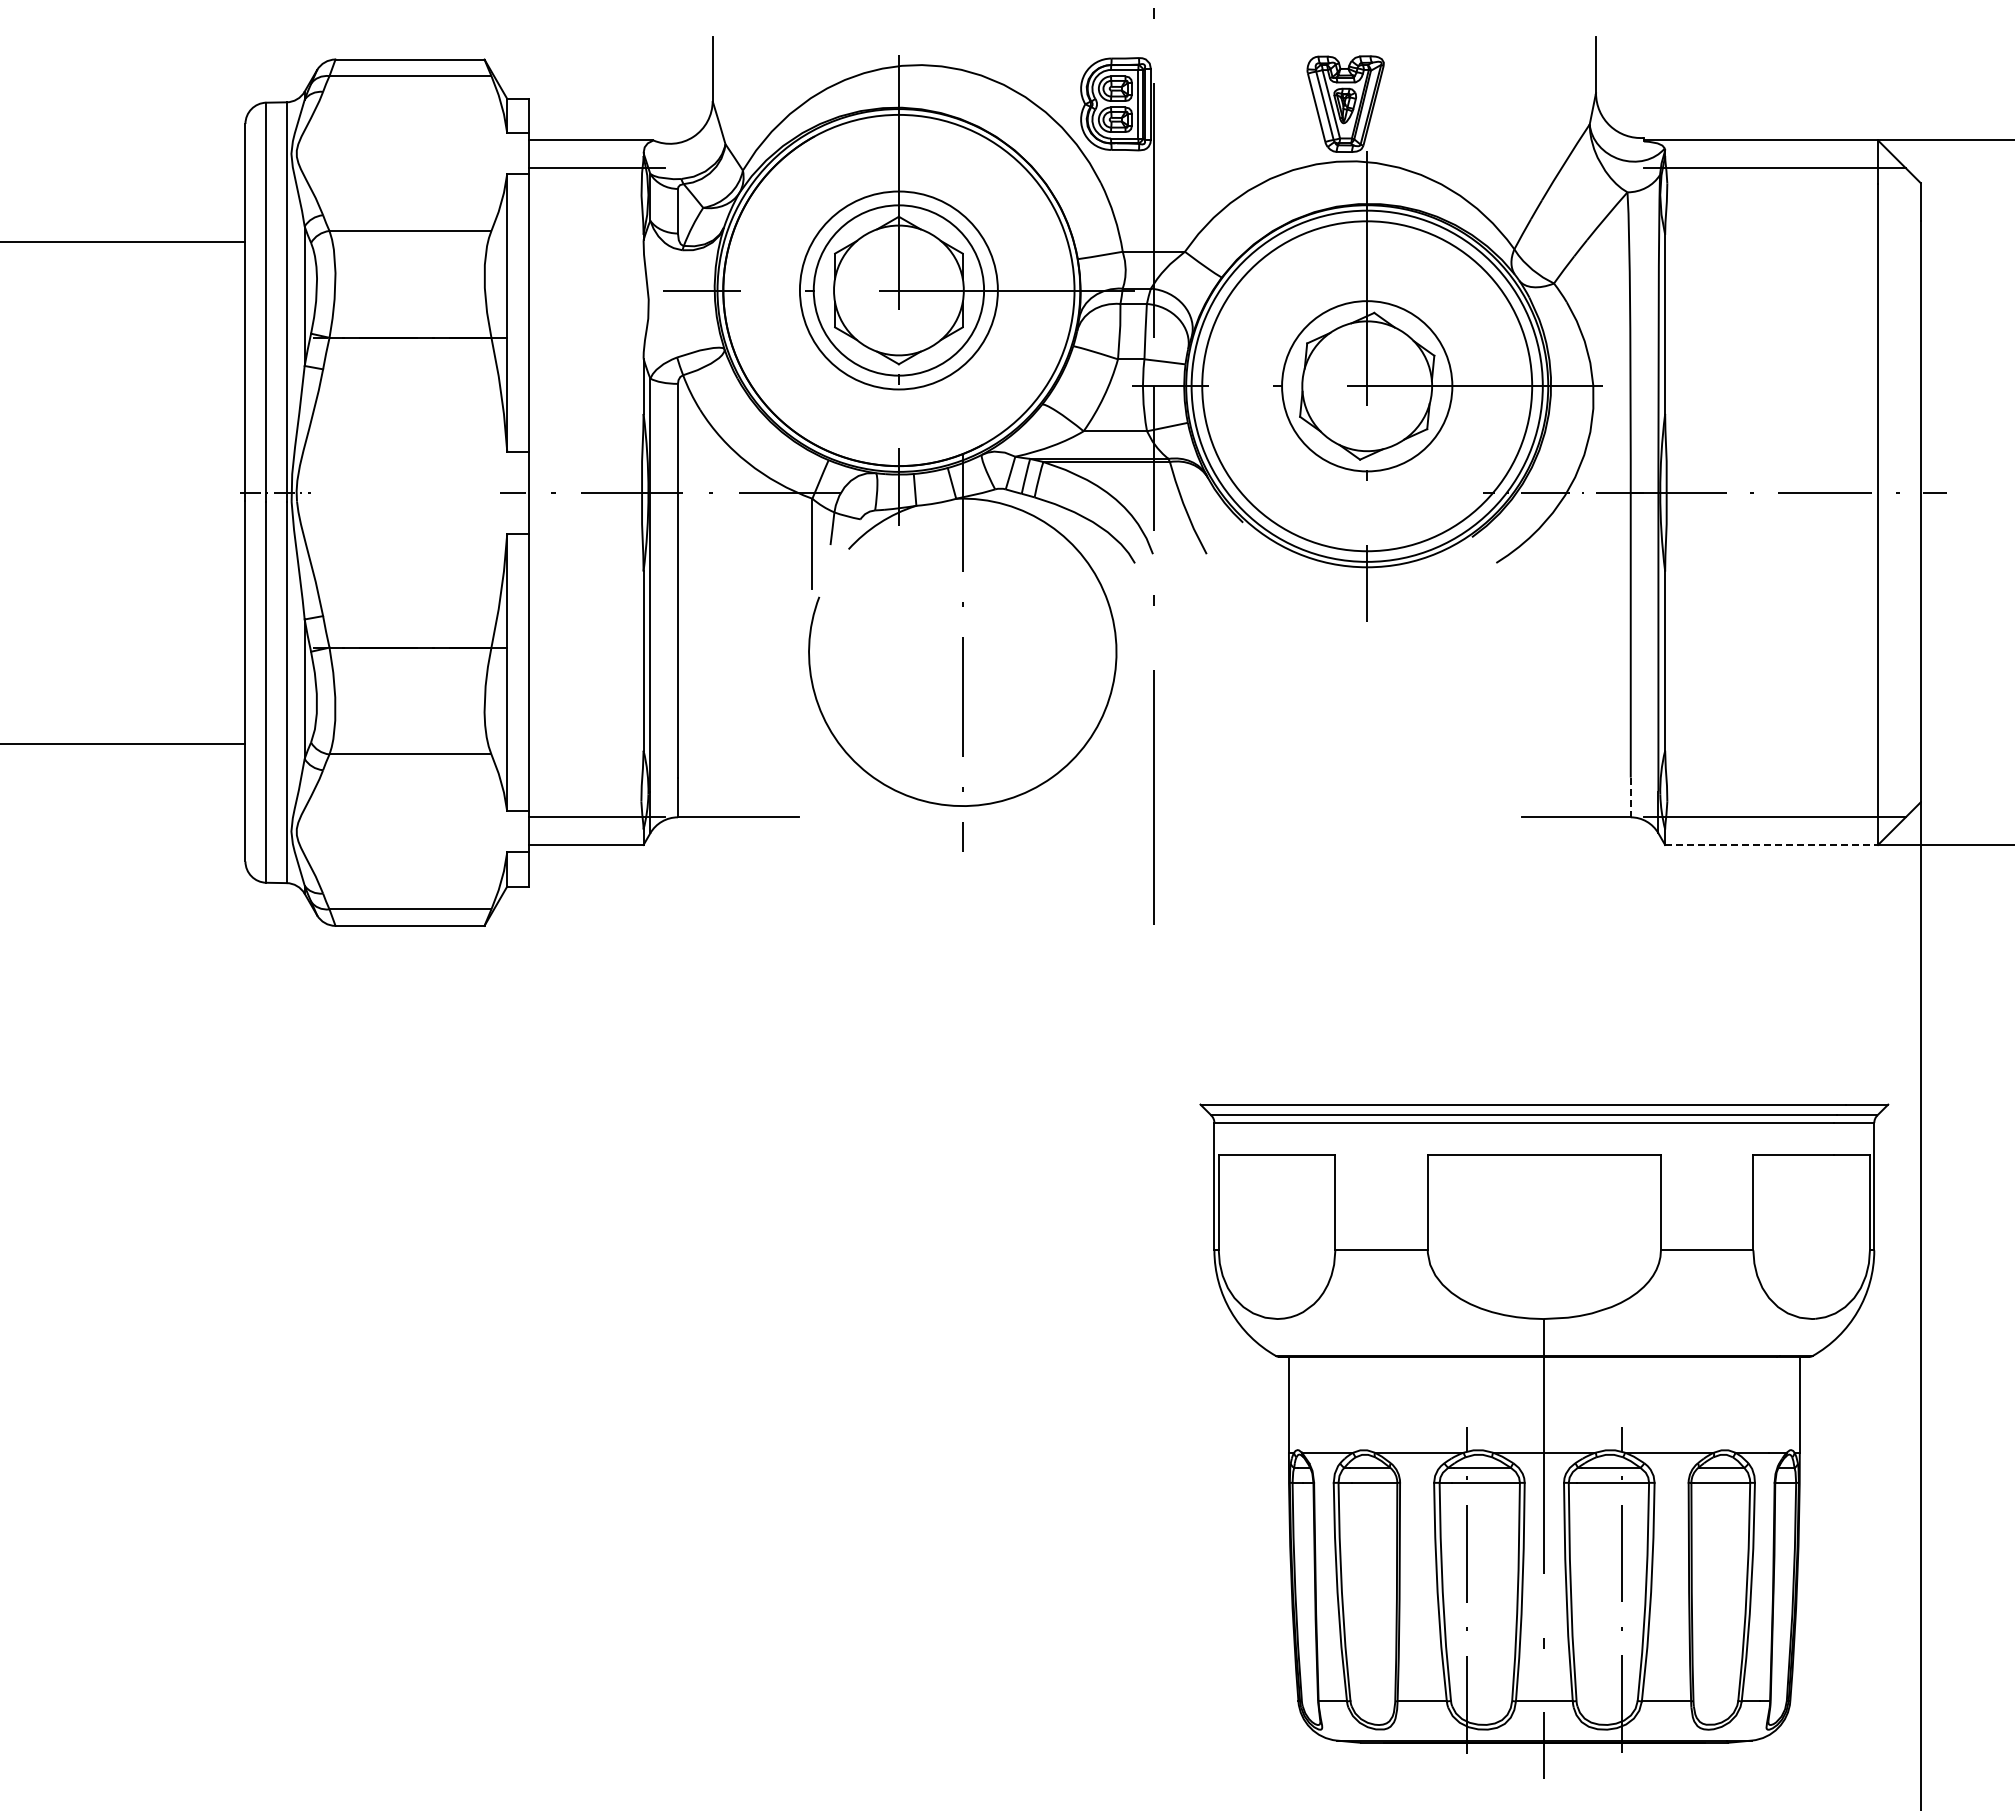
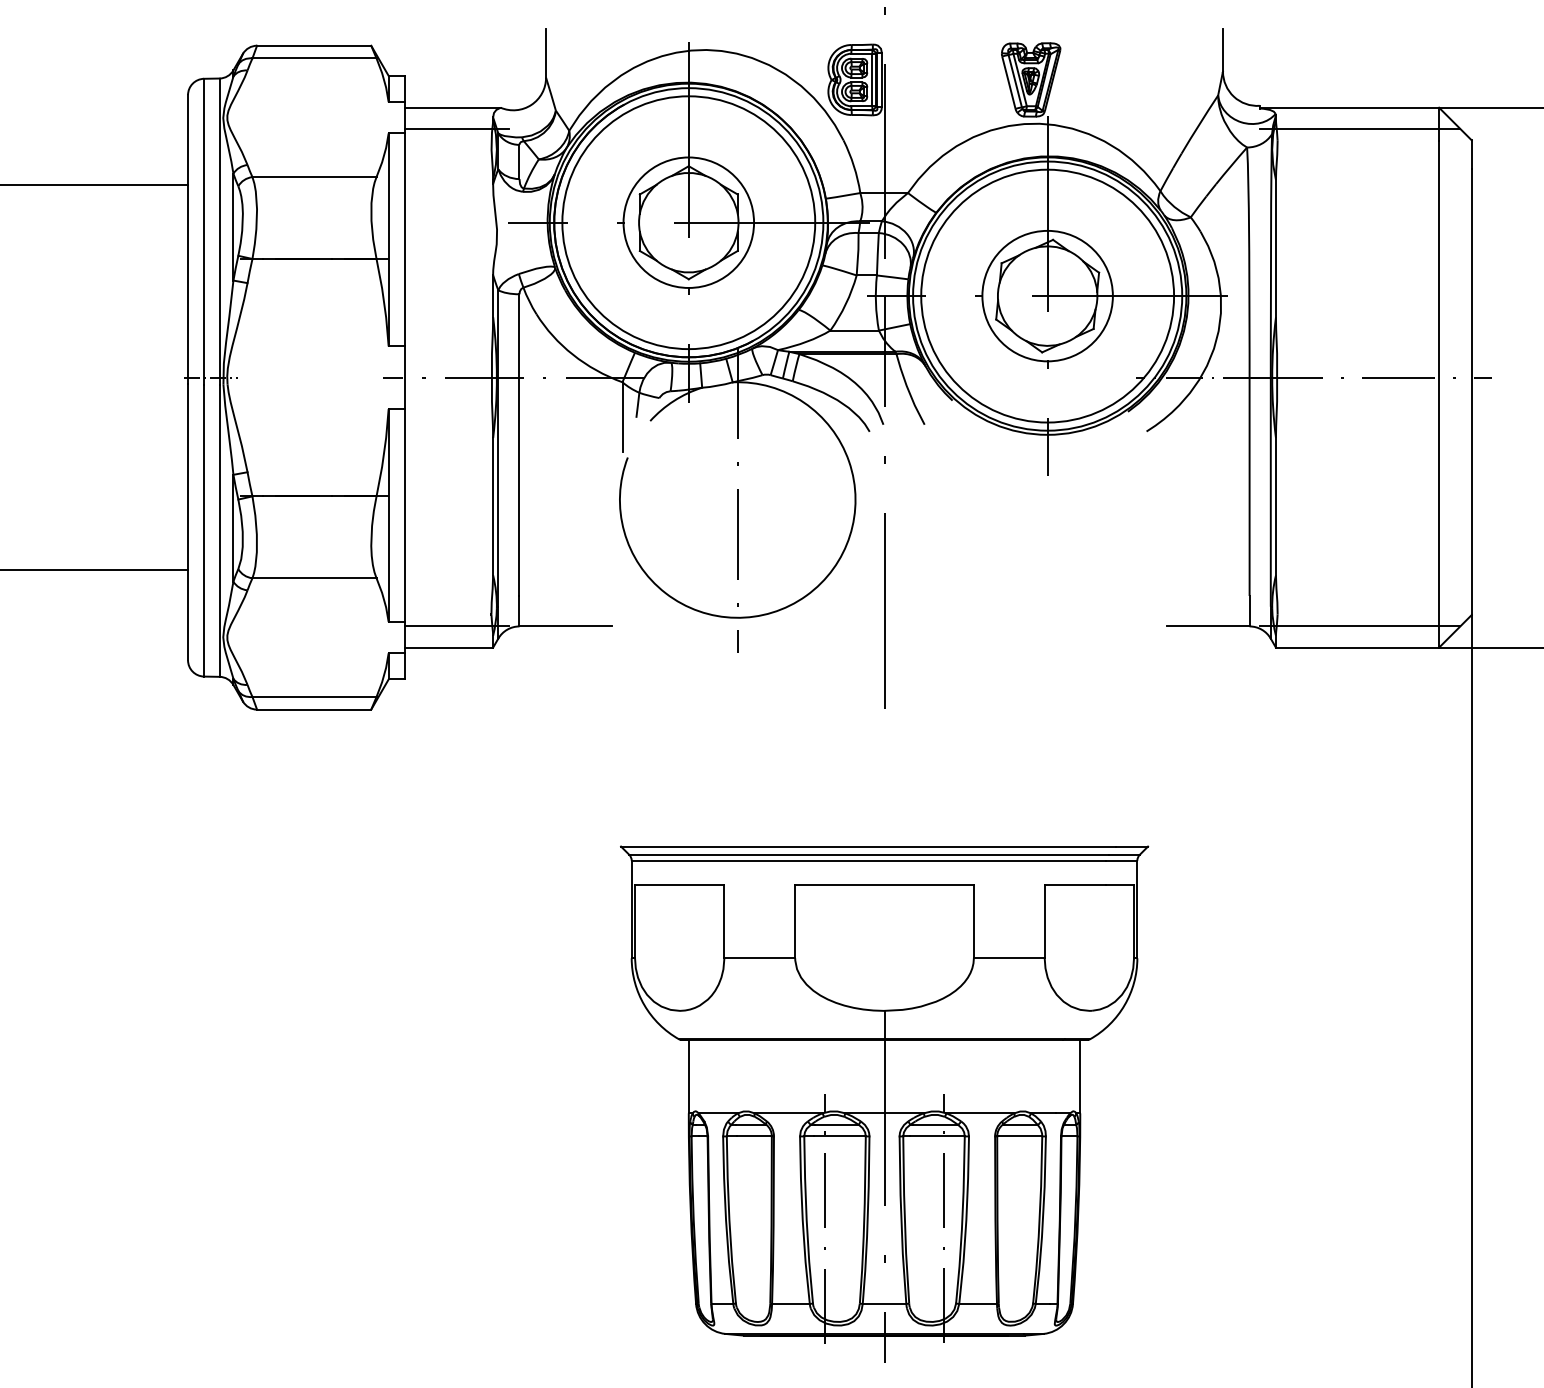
circle: (898, 290) -> (688, 222), size x1.67
line: (1630, 797) -> (1249, 611), dashed -> solid
line: (1772, 845) -> (1358, 648), dashed -> solid
part: (1544, 1440) -> (884, 1103), moved

